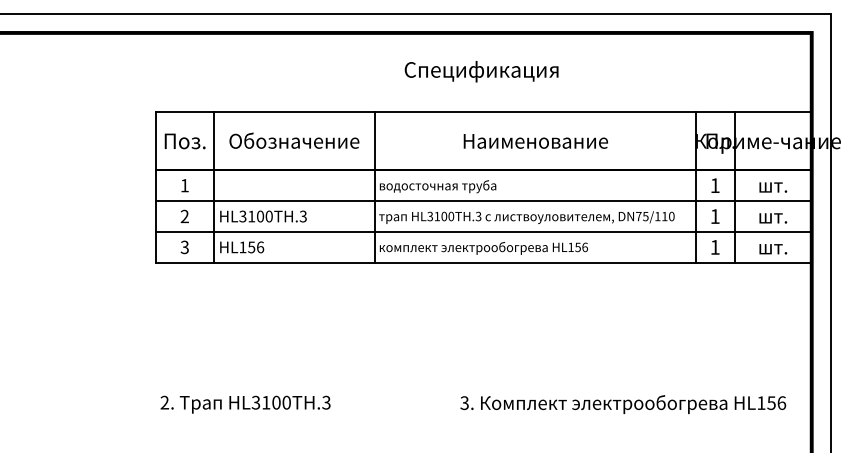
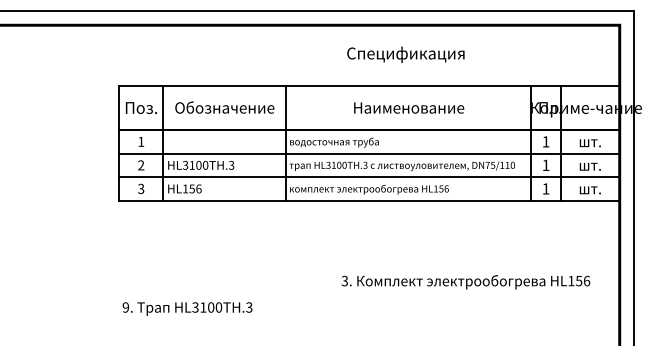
text: (481, 71) -> (405, 54), moved
text: (164, 402) -> (125, 307), 2. -> 9.
text: (623, 404) -> (466, 282), moved

